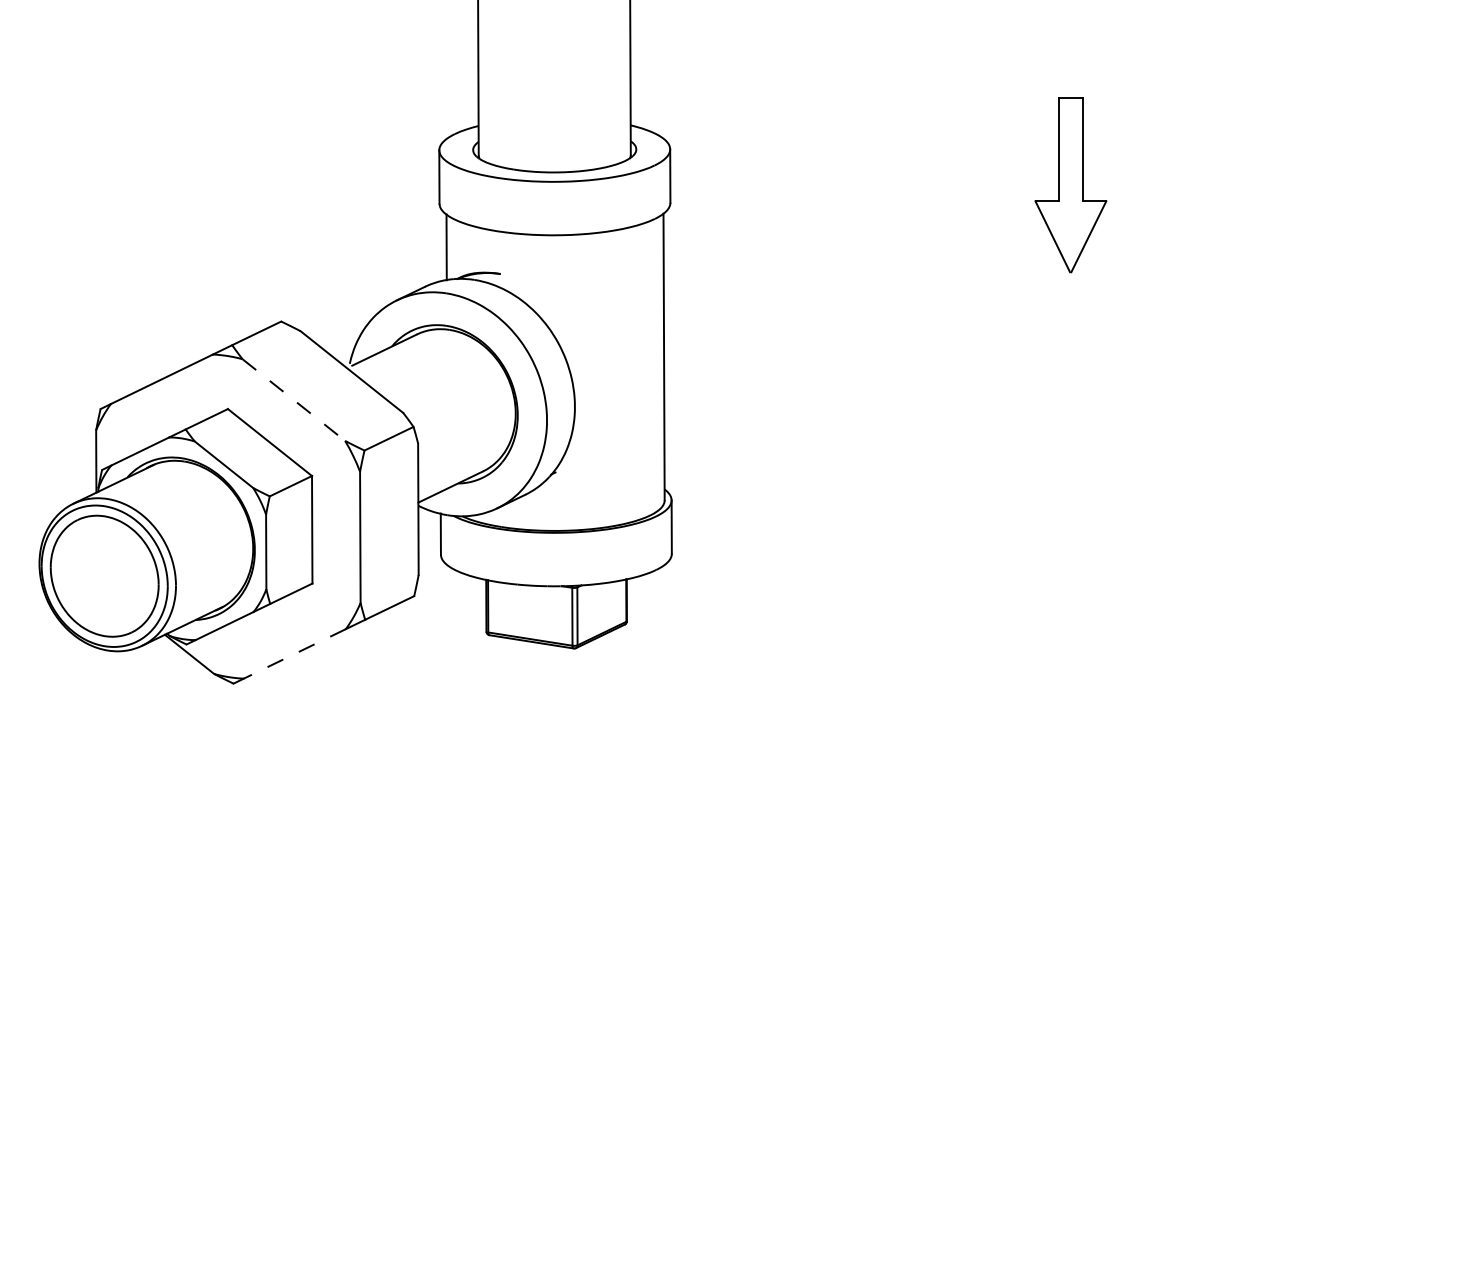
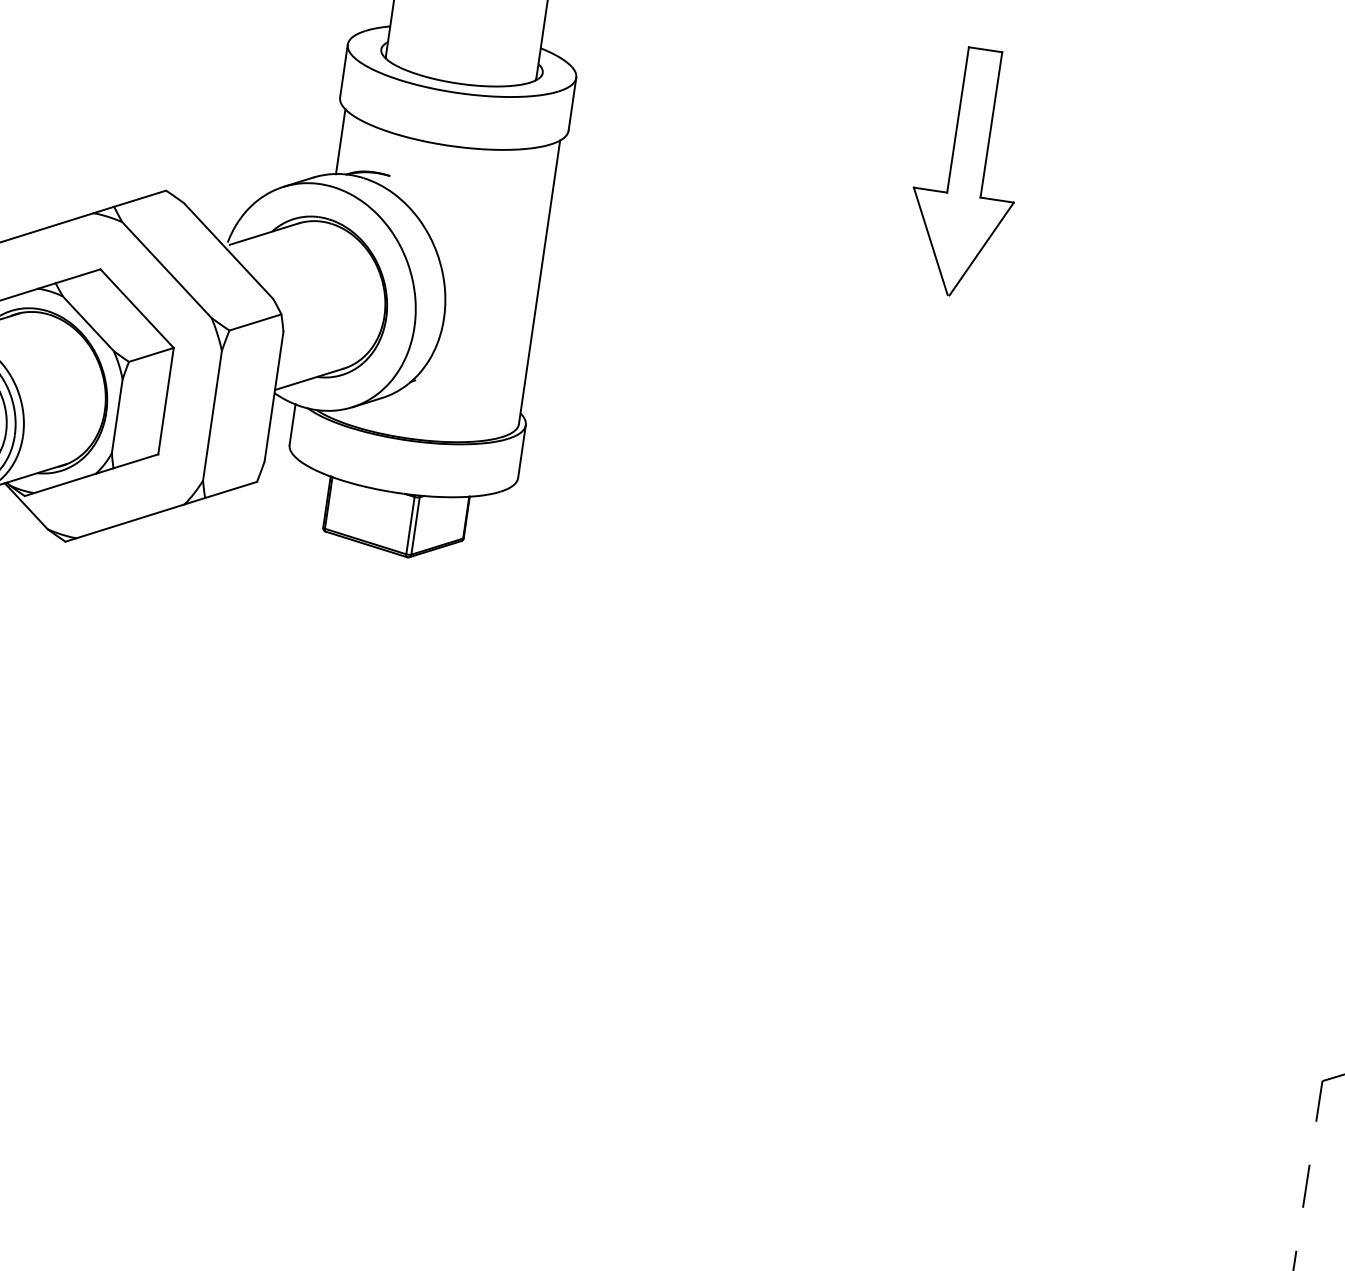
part: (1070, 185) -> (966, 172), size x1.43
line: (293, 400) -> (166, 270), dashed -> solid
line: (294, 653) -> (130, 520), dashed -> solid

